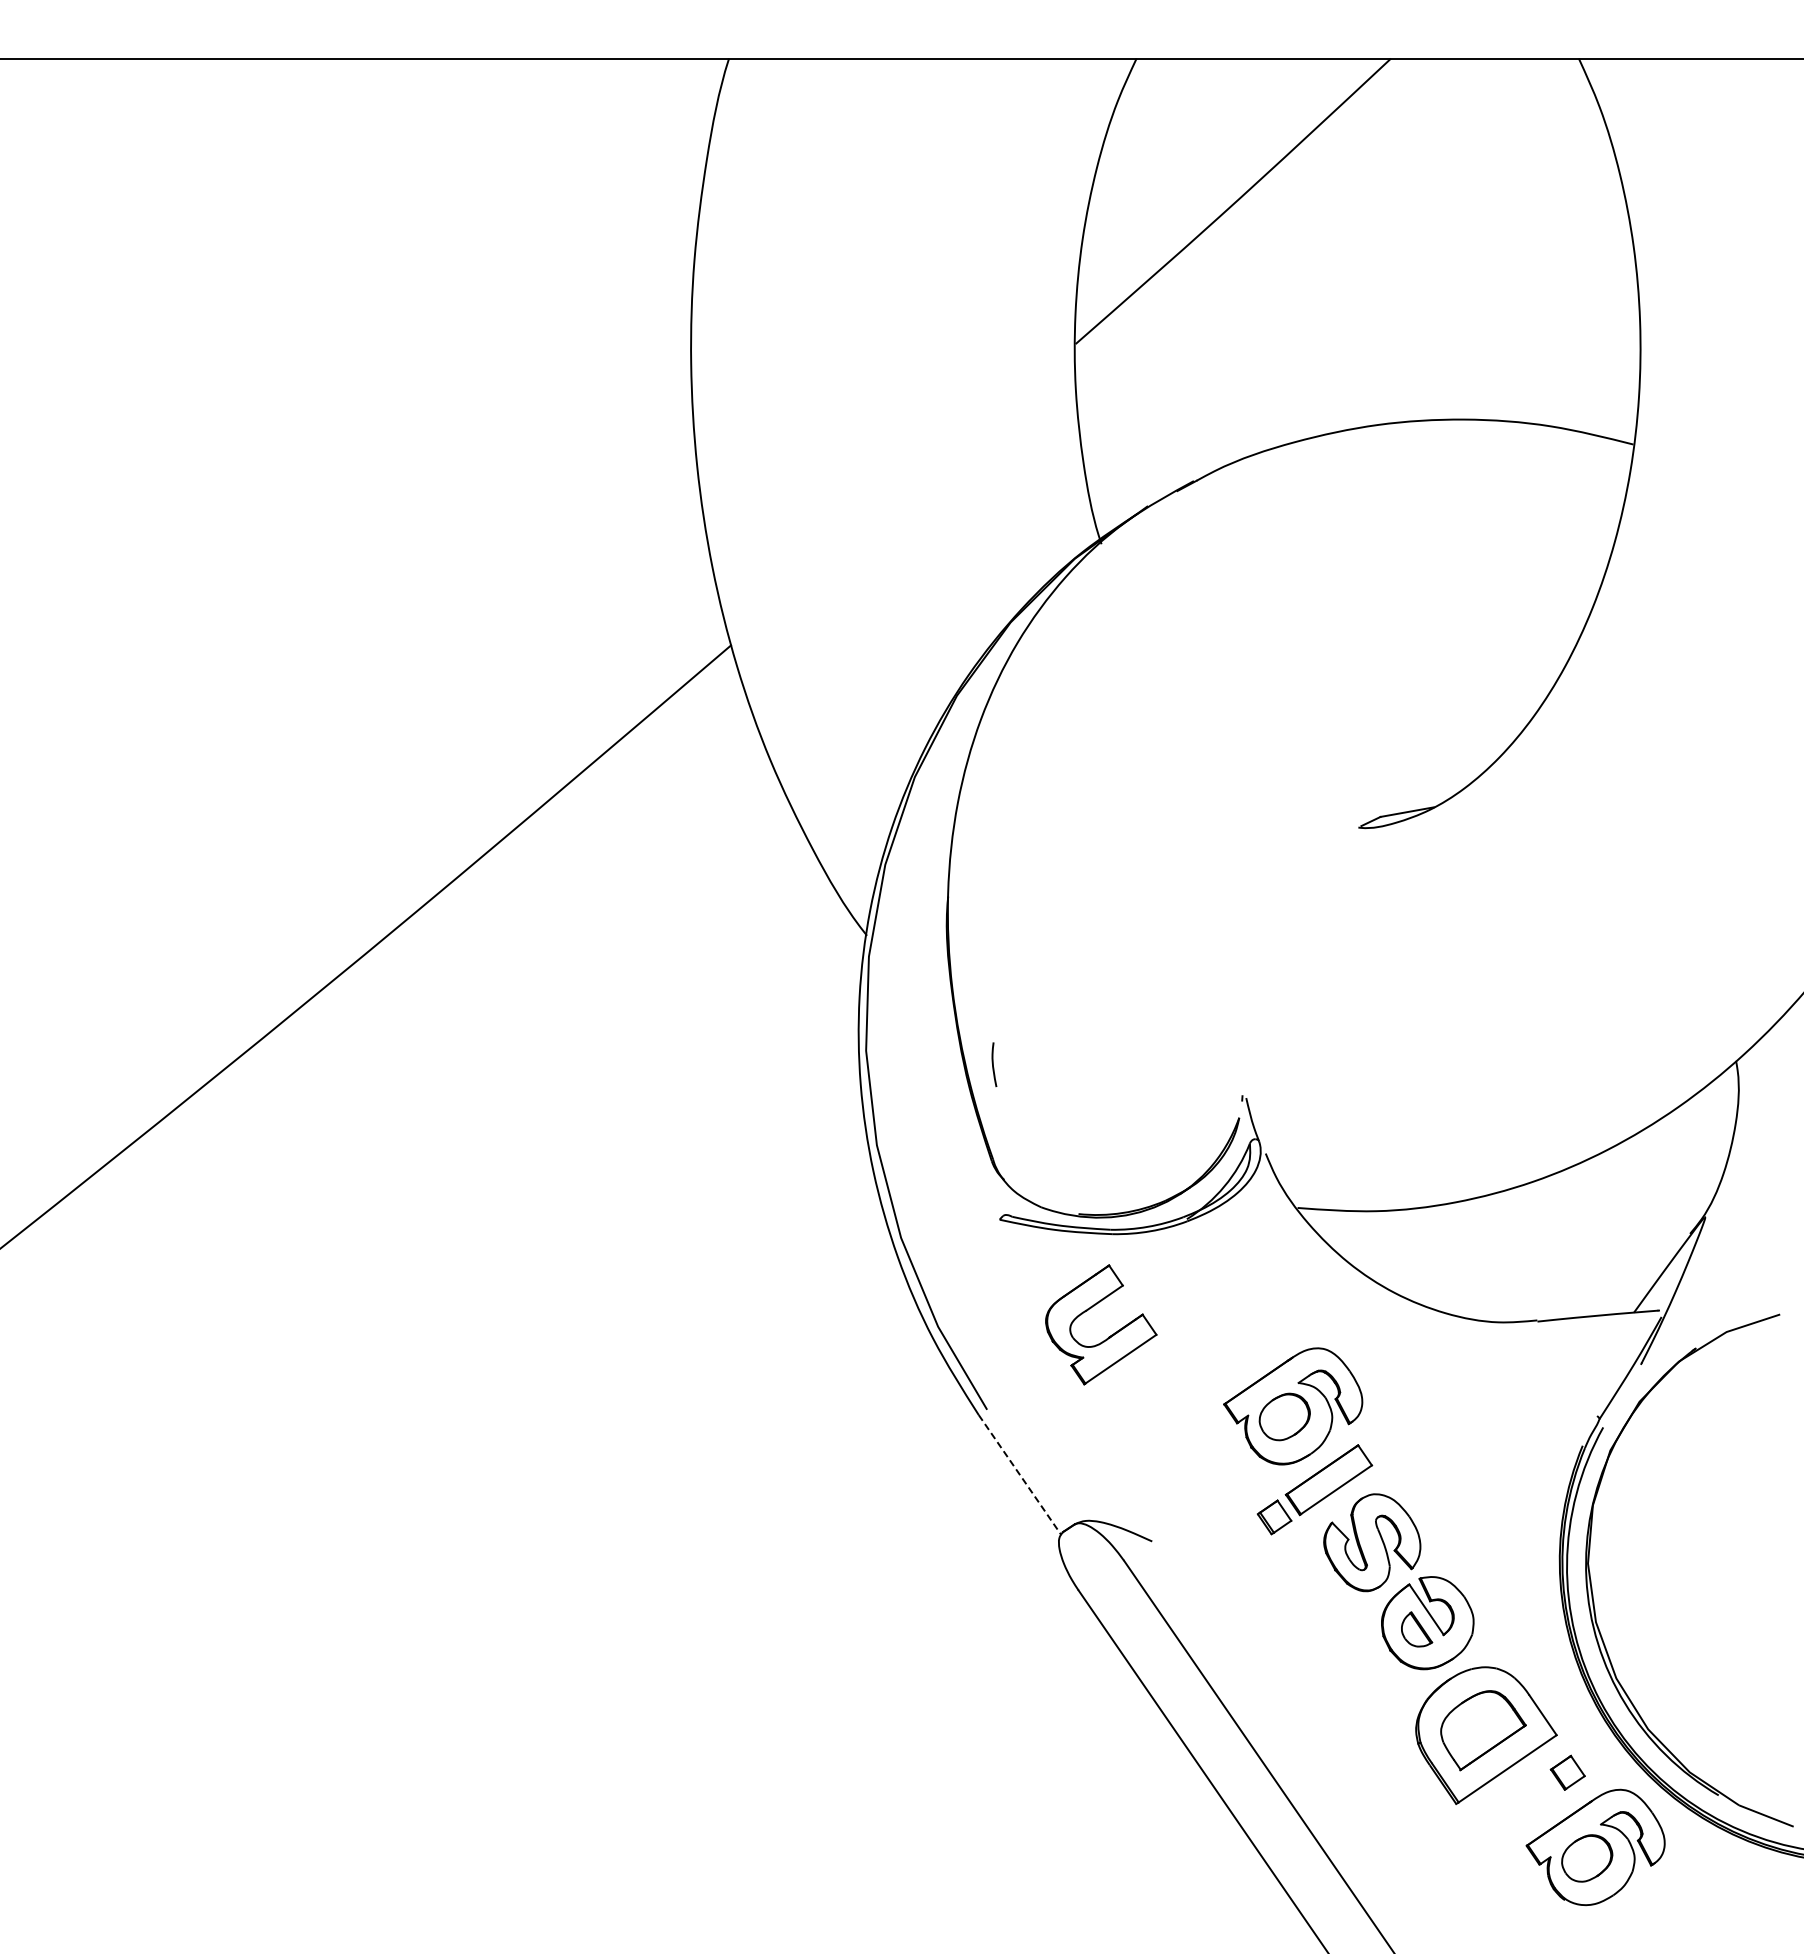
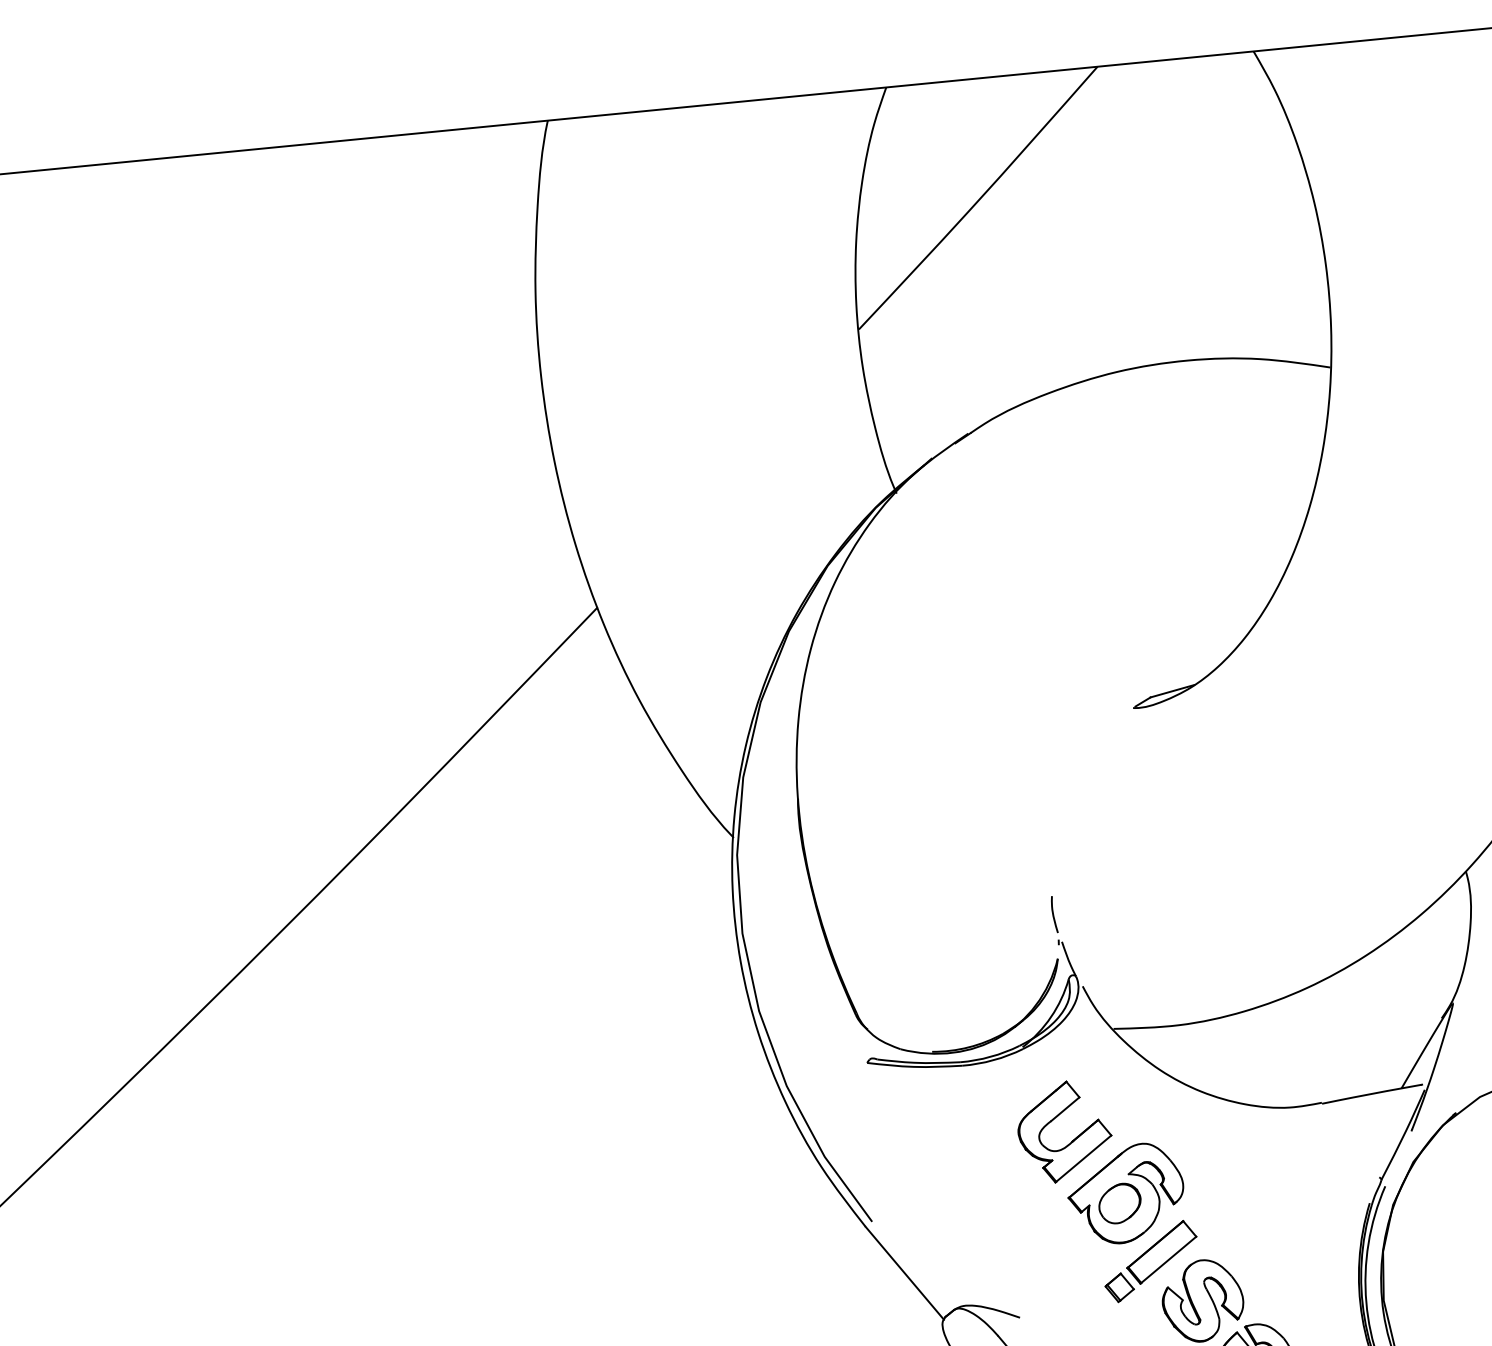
curve: (993, 1064) -> (1053, 914), moved
part: (1108, 1336) -> (1071, 1140), moved
line: (1020, 1475) -> (905, 1273), dashed -> solid

